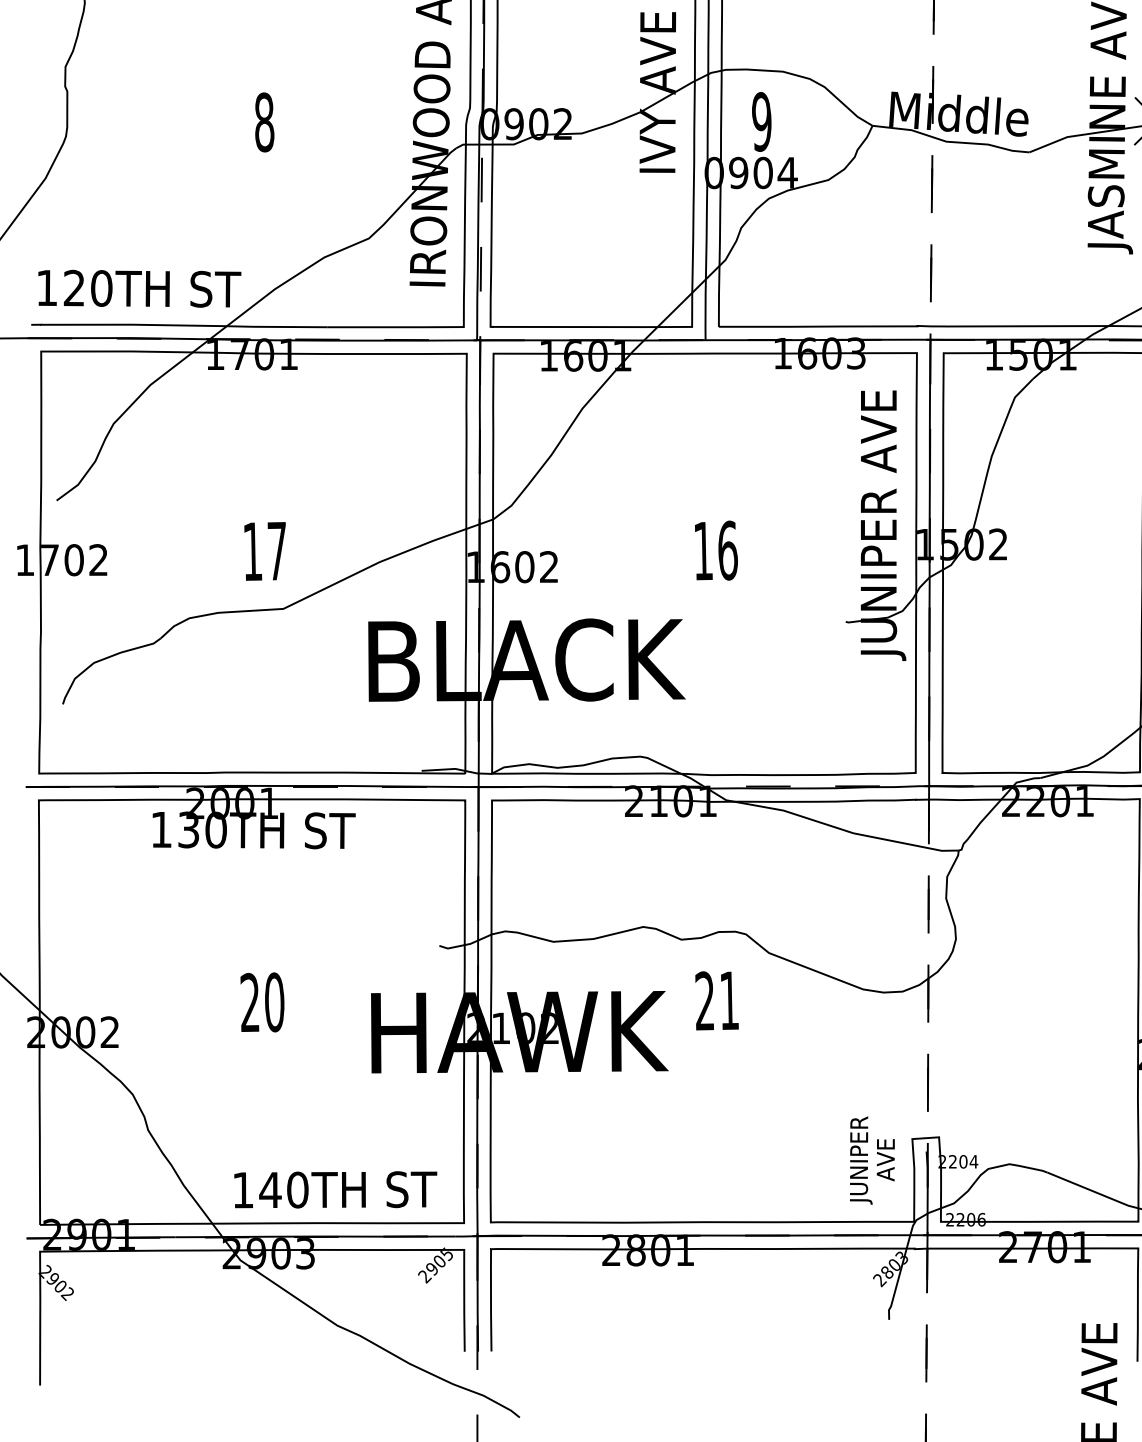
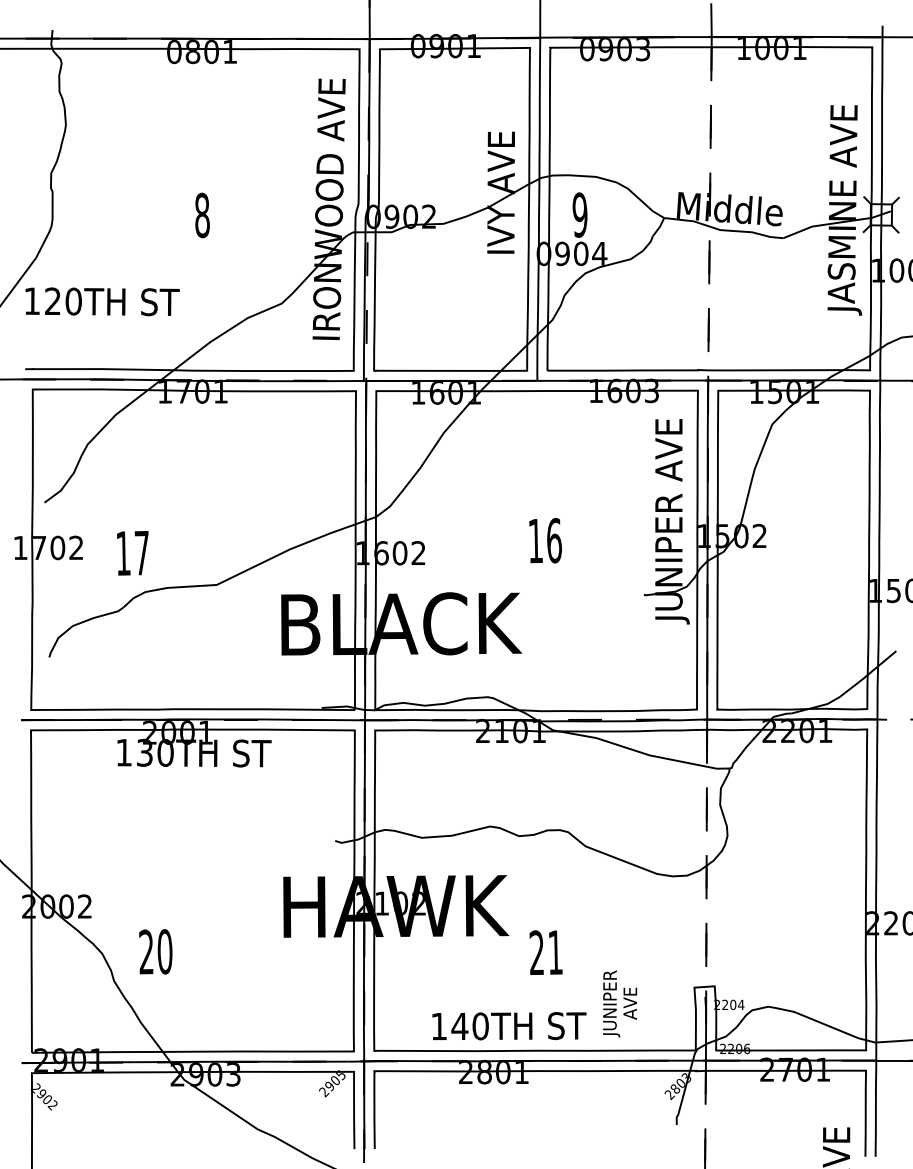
text: (139, 288) -> (102, 301), moved
text: (264, 551) -> (132, 553), moved
text: (716, 1000) -> (545, 952), moved
text: (262, 1001) -> (155, 951), moved
text: (872, 1159) -> (620, 1003), moved
text: (335, 1190) -> (509, 1026), moved

